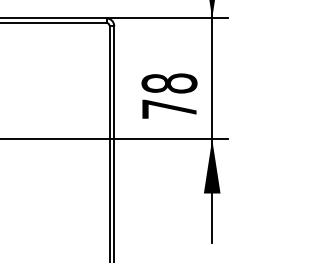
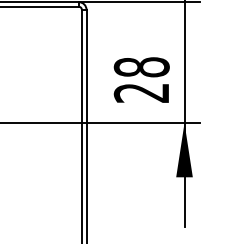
text: (168, 109) -> (140, 93), 78 -> 28

